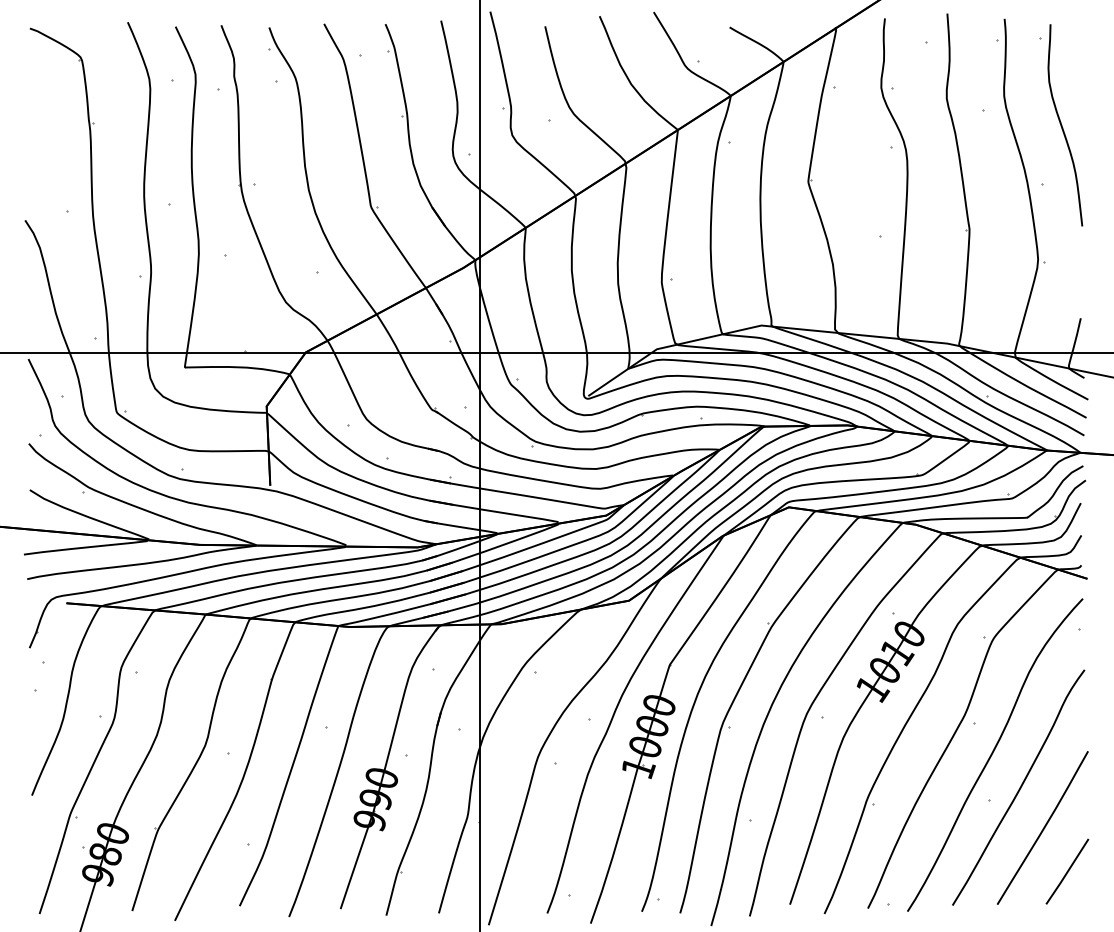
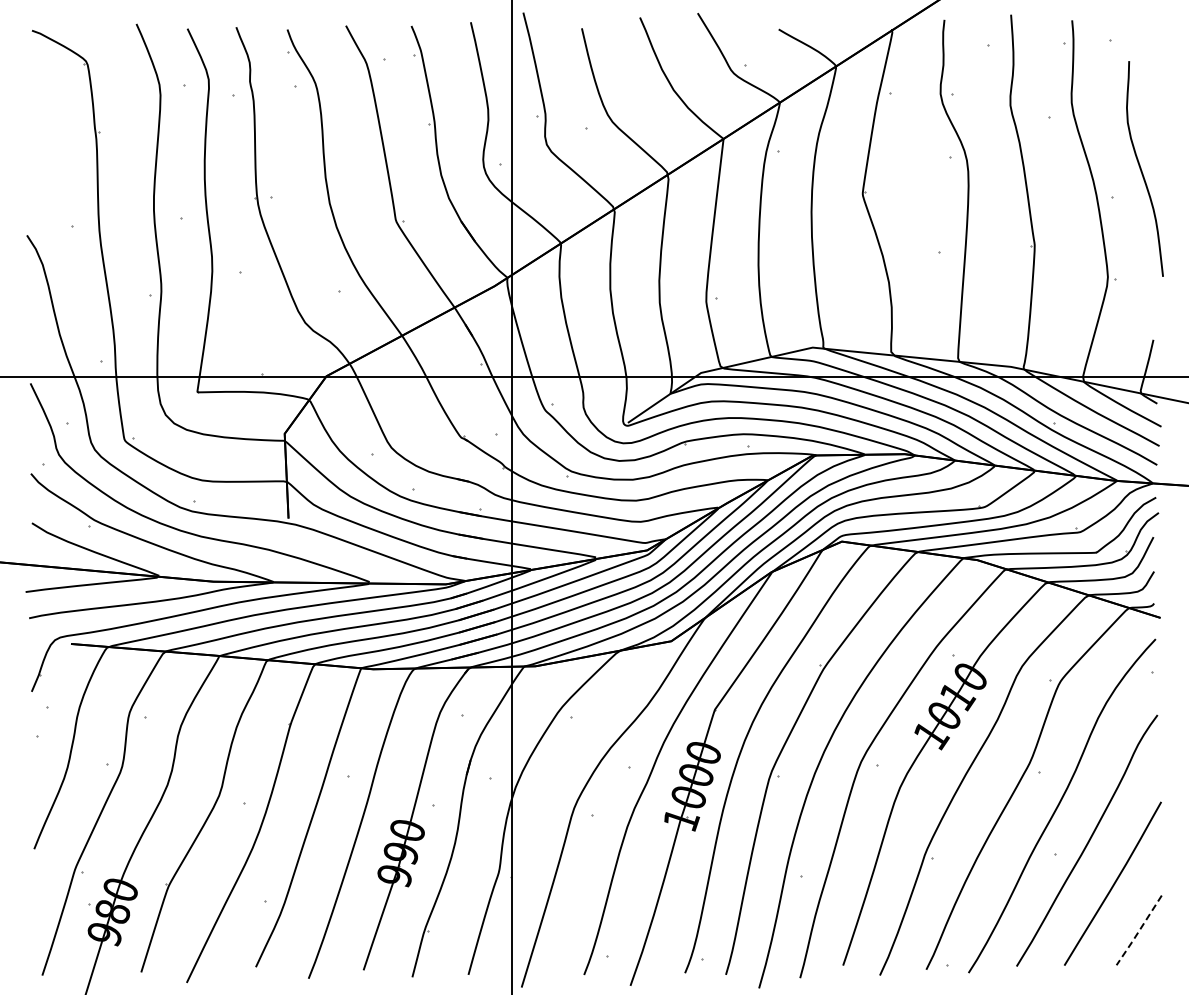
curve: (1063, 126) -> (1142, 170), moved
line: (1066, 872) -> (1138, 931), solid -> dashed

